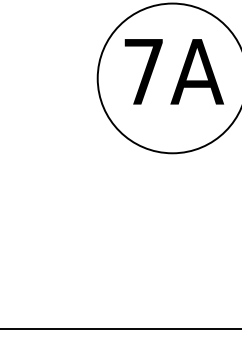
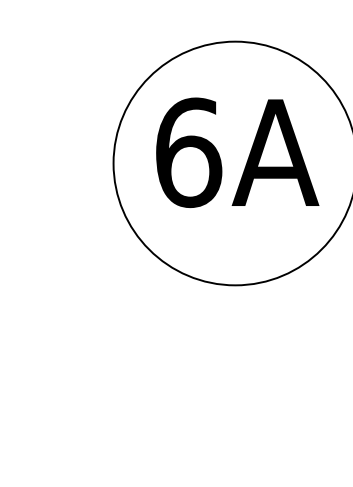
text: (143, 71) -> (188, 152), 7A -> 6A

